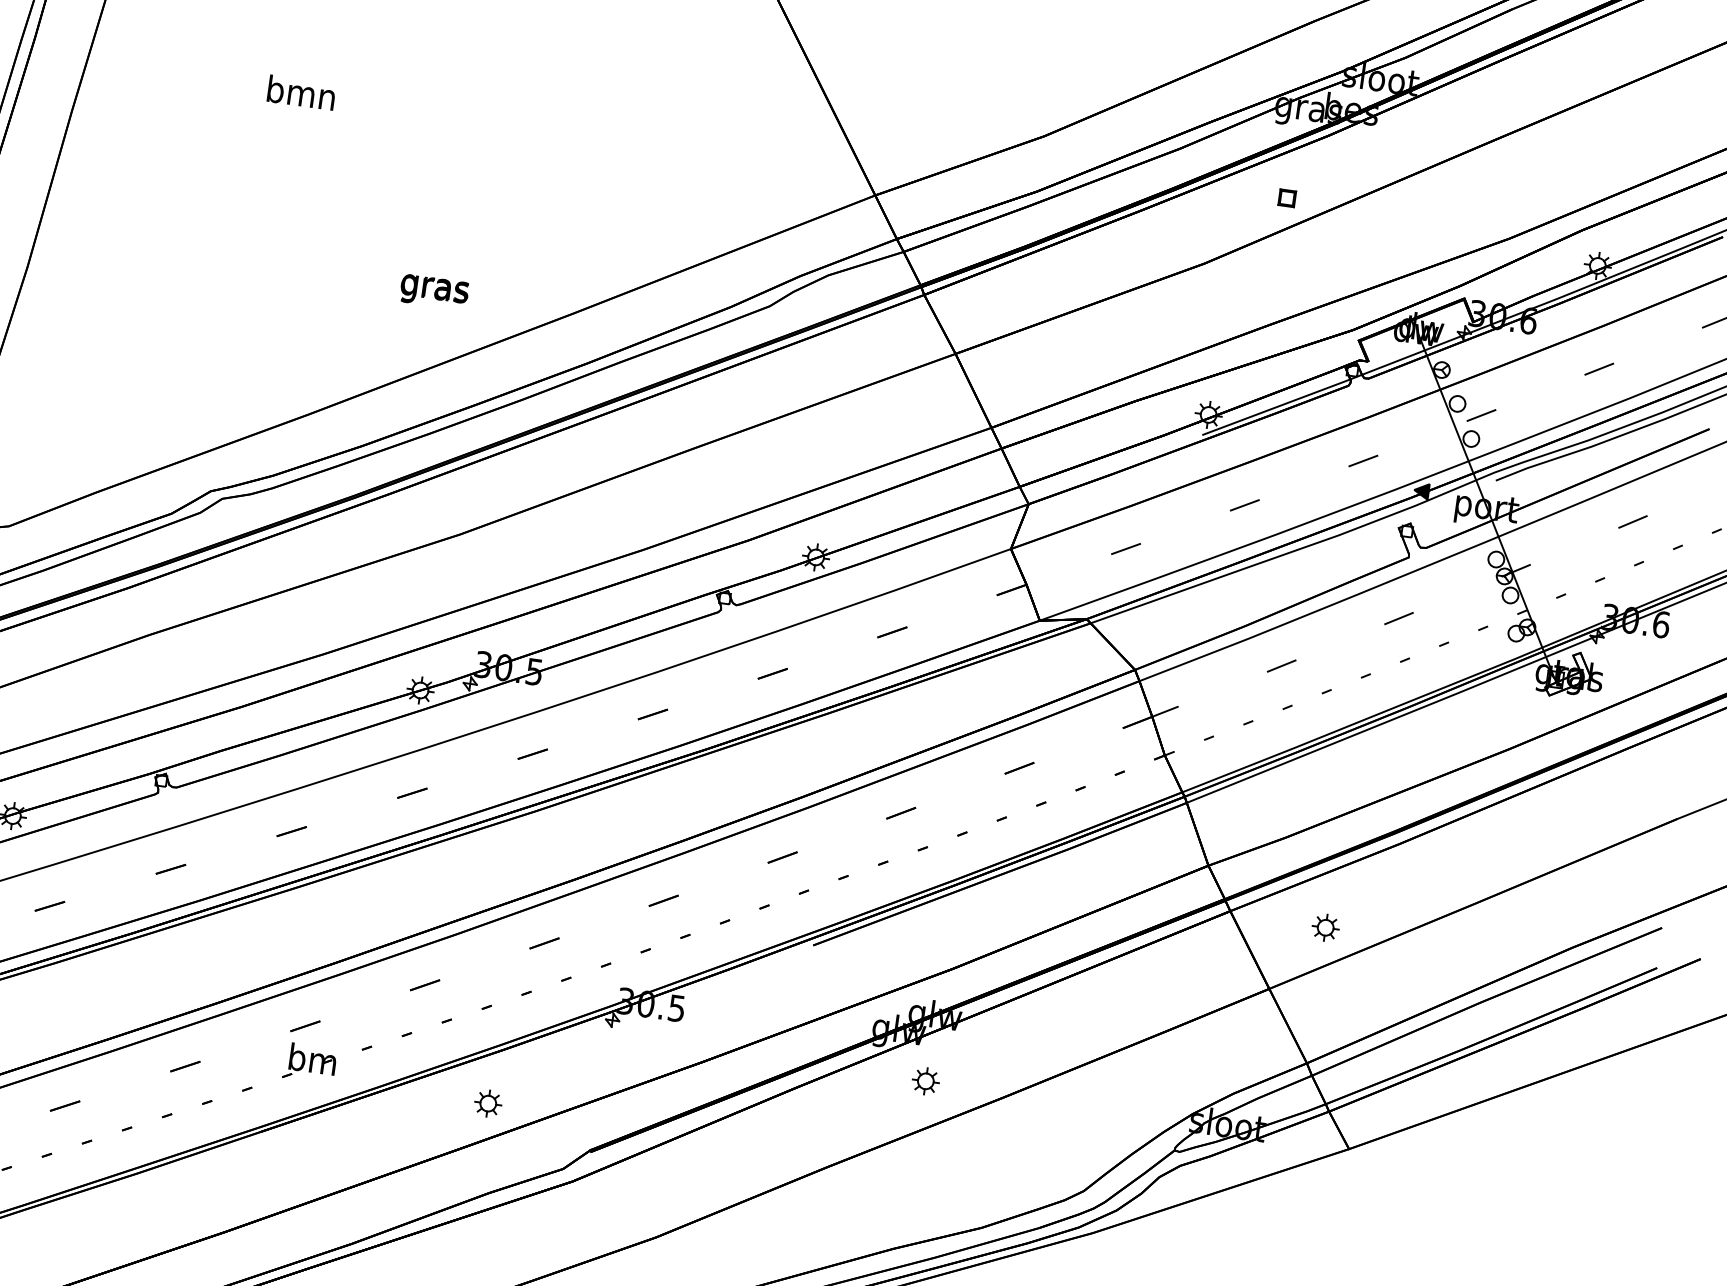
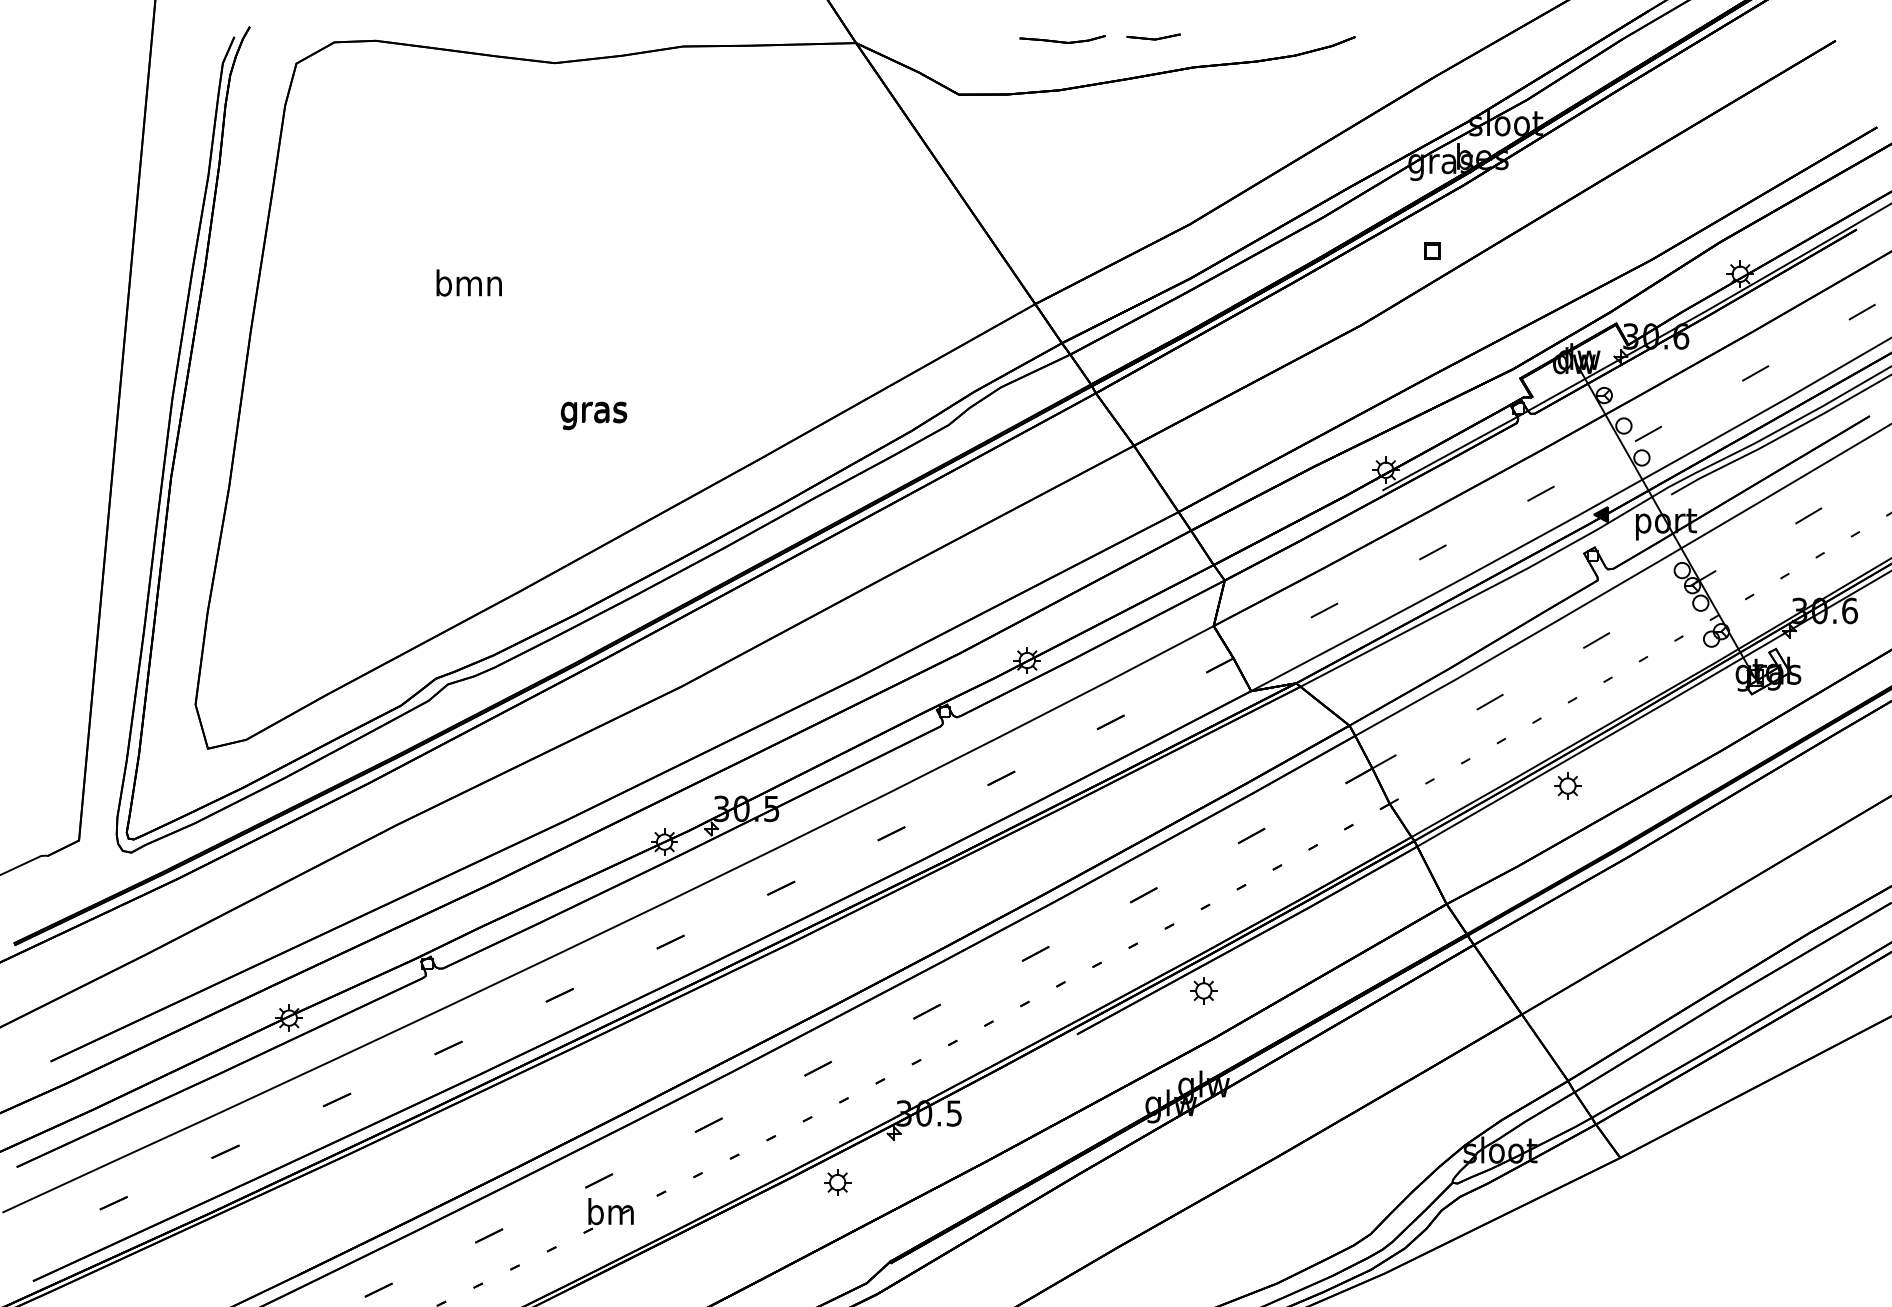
text: (433, 291) -> (593, 415), moved
part: (1325, 927) -> (1567, 785), moved
part: (925, 1080) -> (1203, 990), moved
part: (488, 1103) -> (837, 1182), moved

